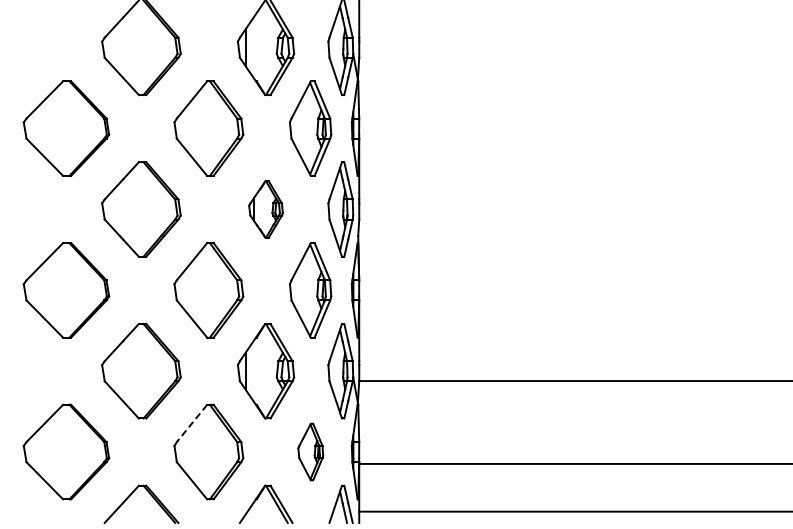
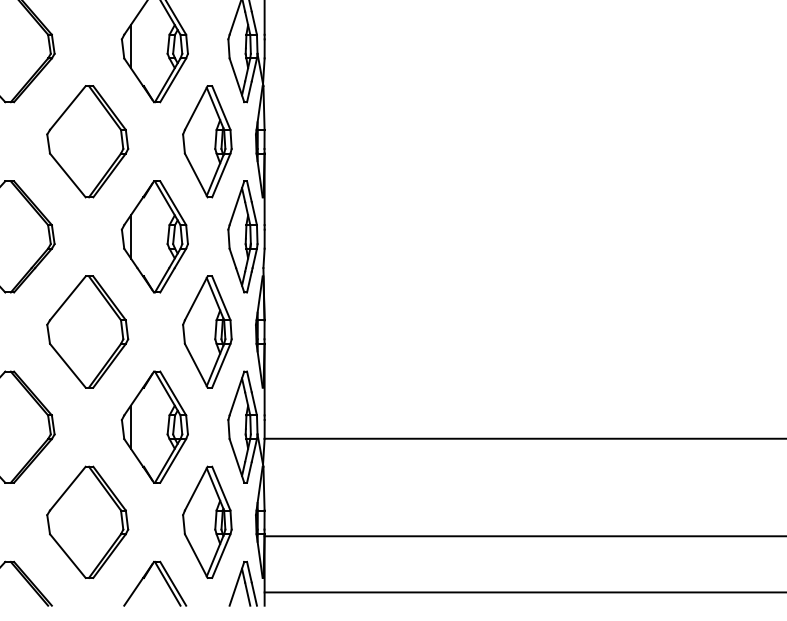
part: (265, 209) -> (154, 236), size x1.67
line: (191, 423) -> (67, 488), dashed -> solid
part: (310, 451) -> (207, 521), size x1.67

